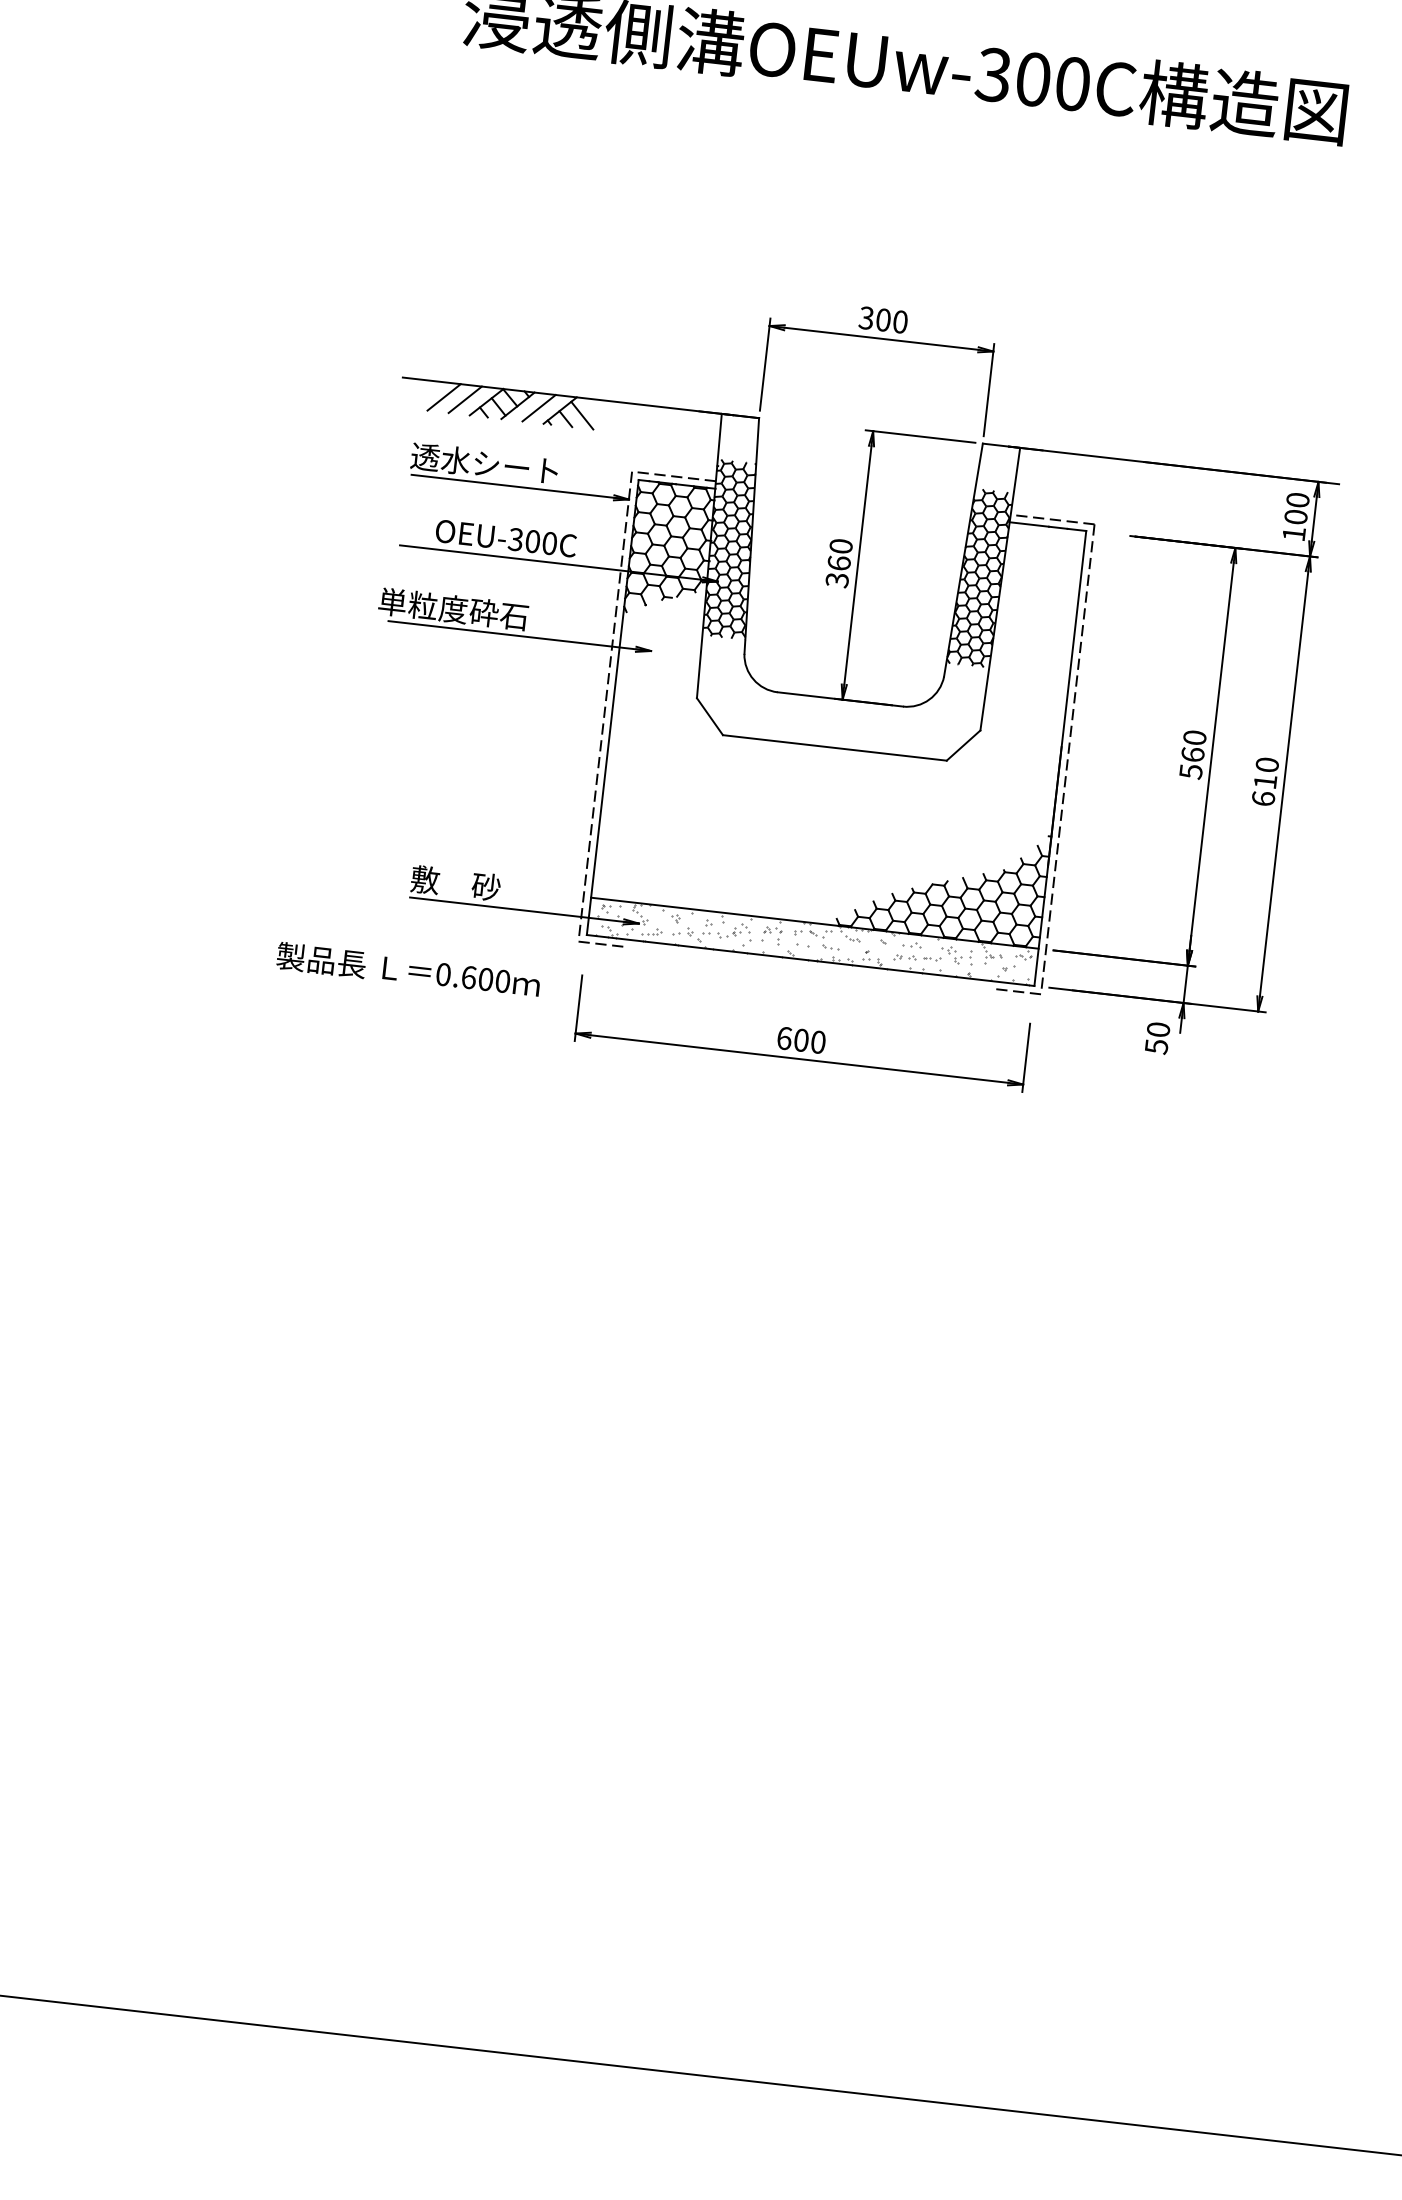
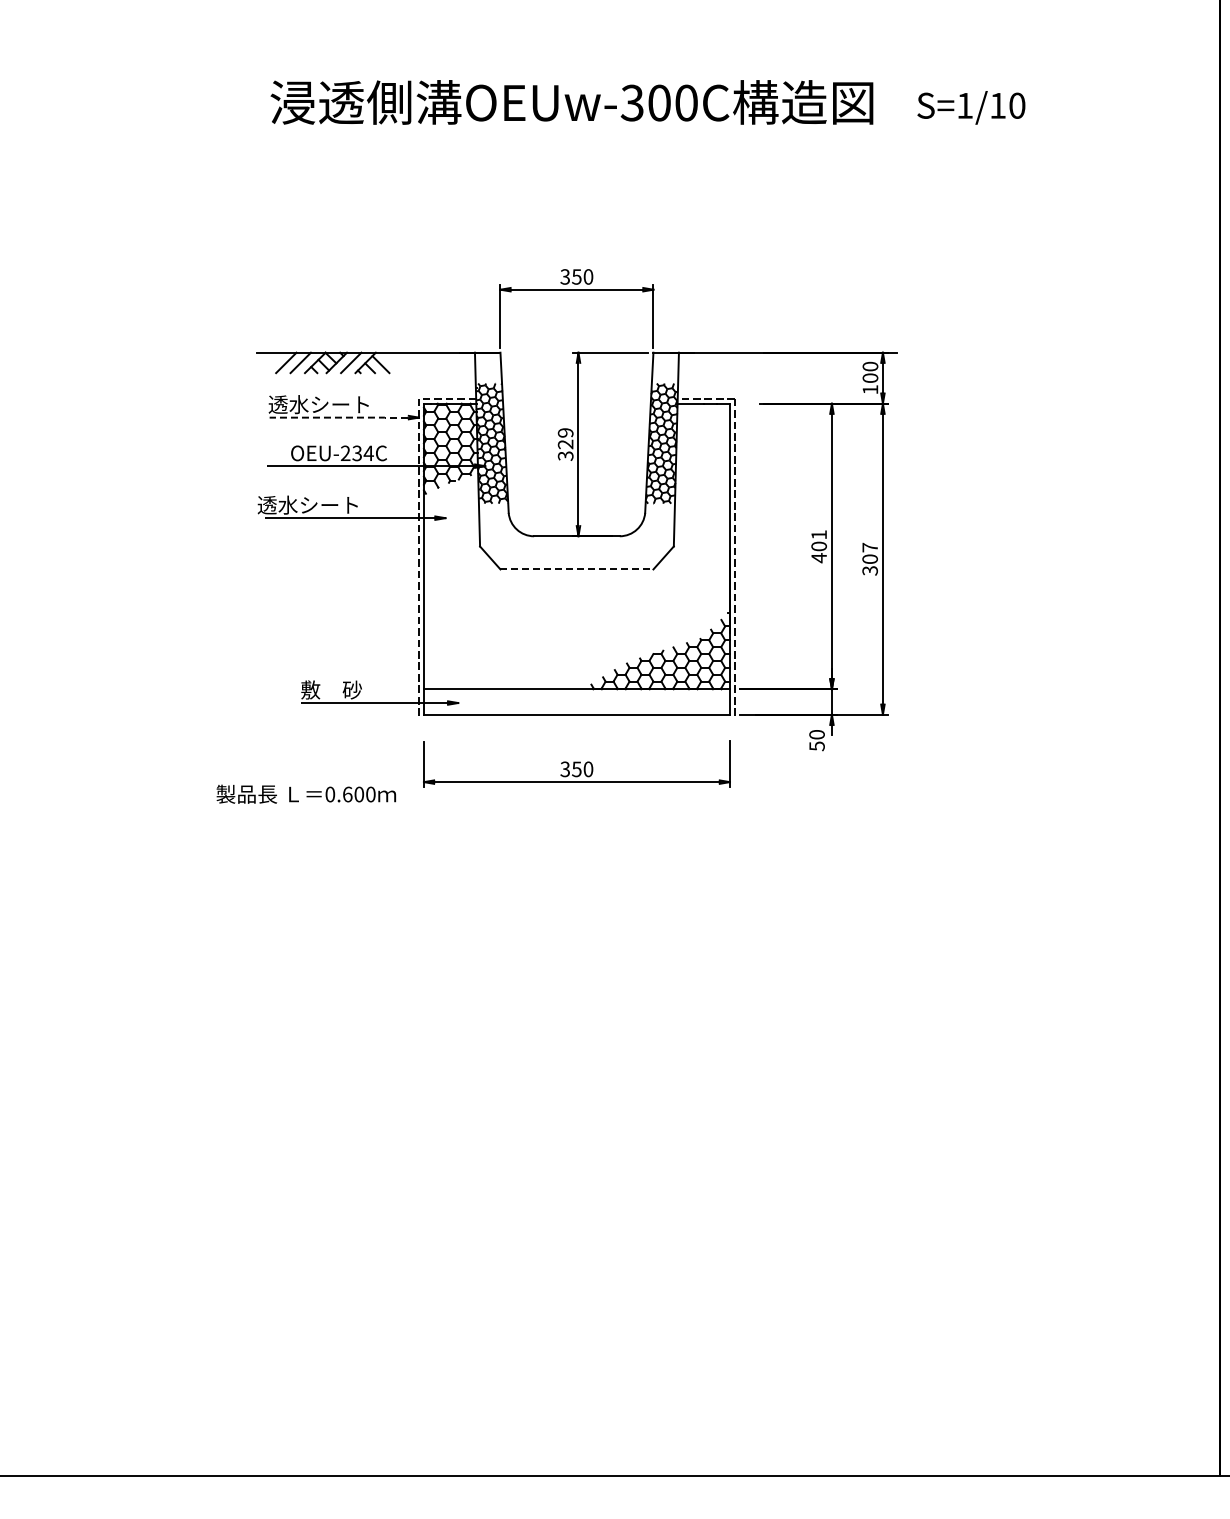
text: (883, 319) -> (576, 276), 300 -> 350
line: (521, 487) -> (345, 417), solid -> dashed
text: (531, 541) -> (356, 453), OEU-300C -> OEU-234C
text: (839, 554) -> (565, 438), 360 -> 329
text: (452, 608) -> (308, 504), 単粒度砕石 -> 透水シート
line: (835, 748) -> (577, 569), solid -> dashed
text: (1191, 754) -> (818, 546), 560 -> 401
text: (1264, 780) -> (869, 558), 610 -> 307
hatch: (813, 941) -> (577, 701), removed
line: (600, 943) -> (433, 719), removed
text: (407, 968) -> (305, 793), moved
line: (1018, 991) -> (719, 719), removed
text: (792, 1039) -> (570, 769), 600 -> 350

